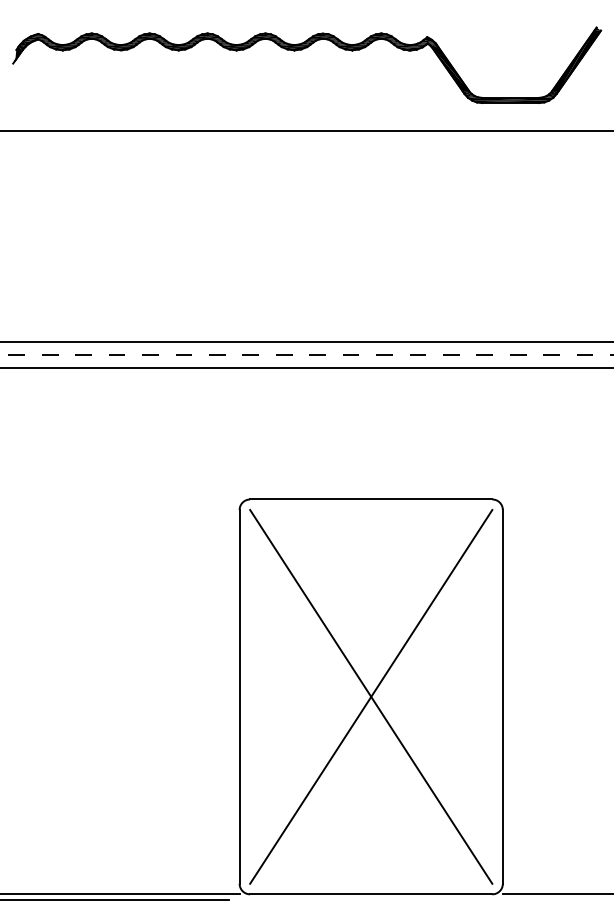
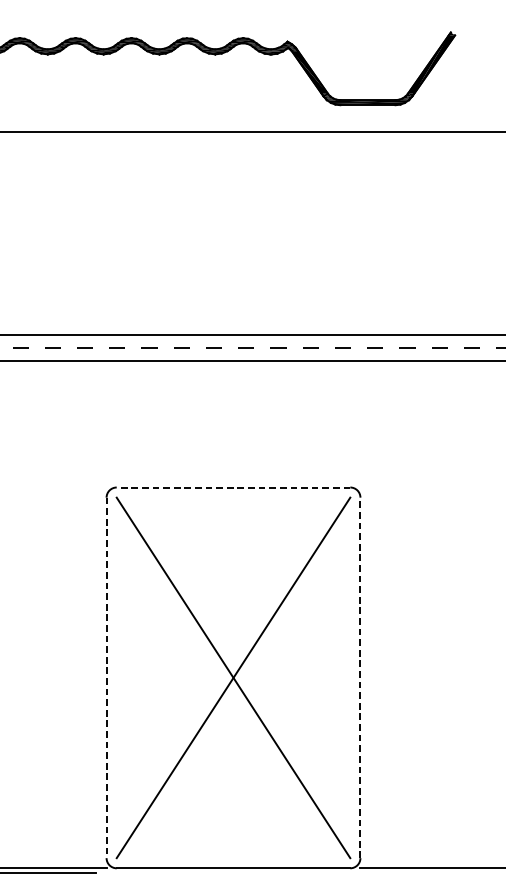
line: (370, 499) -> (232, 487), solid -> dashed
line: (239, 696) -> (106, 677), solid -> dashed
line: (502, 696) -> (360, 677), solid -> dashed

